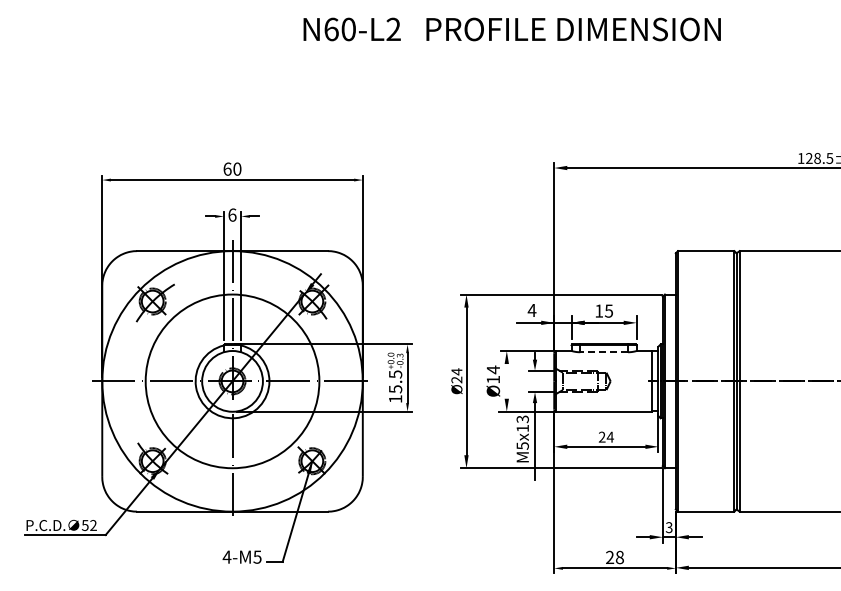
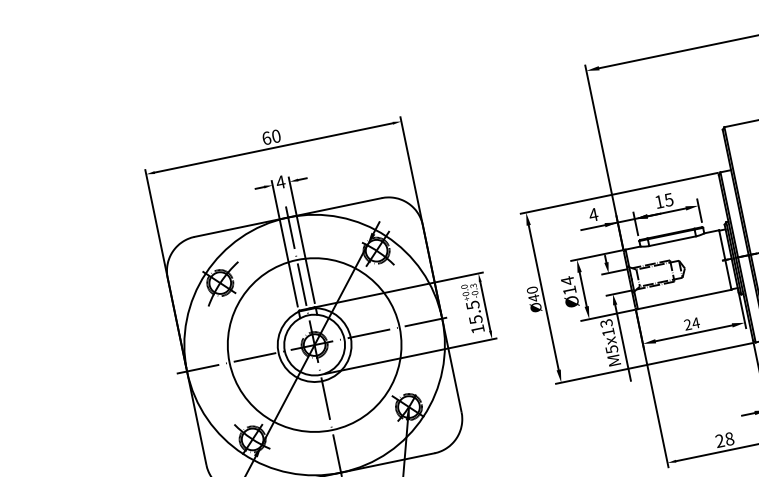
text: (232, 214) -> (280, 181), 6 -> 4
line: (604, 352) -> (673, 241), dashed -> solid
text: (456, 375) -> (532, 293), Ø24 -> Ø40
line: (506, 381) -> (582, 289), added

